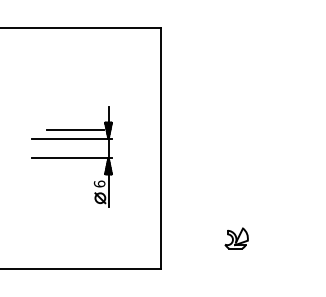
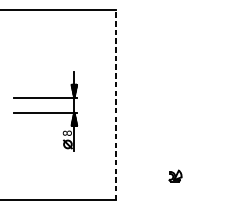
line: (75, 130) -> (48, 91), removed
line: (161, 148) -> (116, 105), solid -> dashed
text: (99, 183) -> (67, 132), 6 -> 8
part: (236, 238) -> (175, 176), size x0.7

